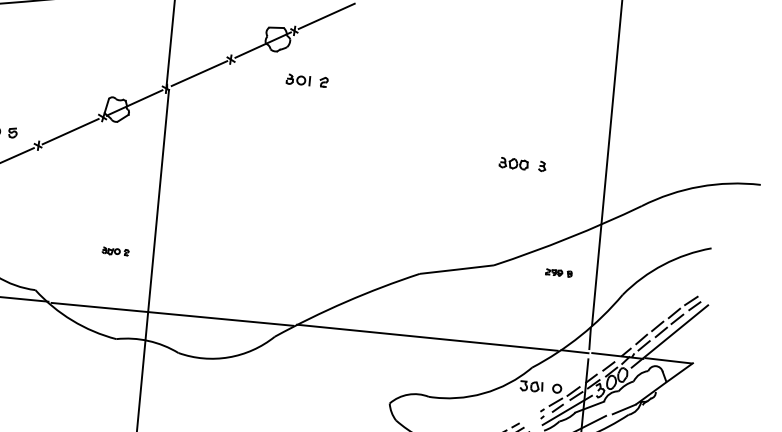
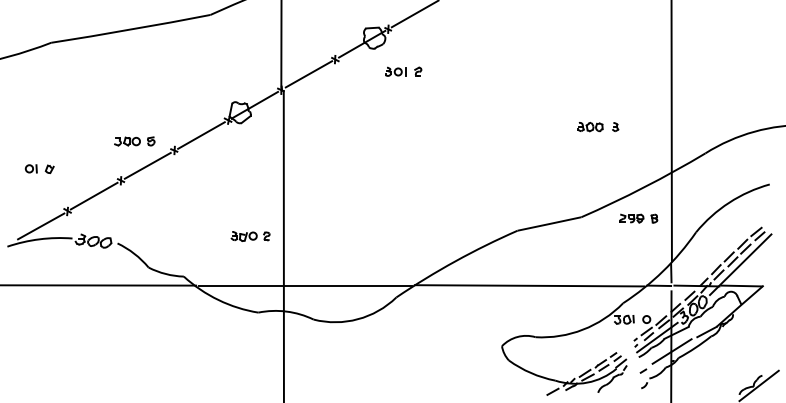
part: (115, 251) -> (250, 236), size x1.67
part: (558, 272) -> (638, 218), size x1.67

